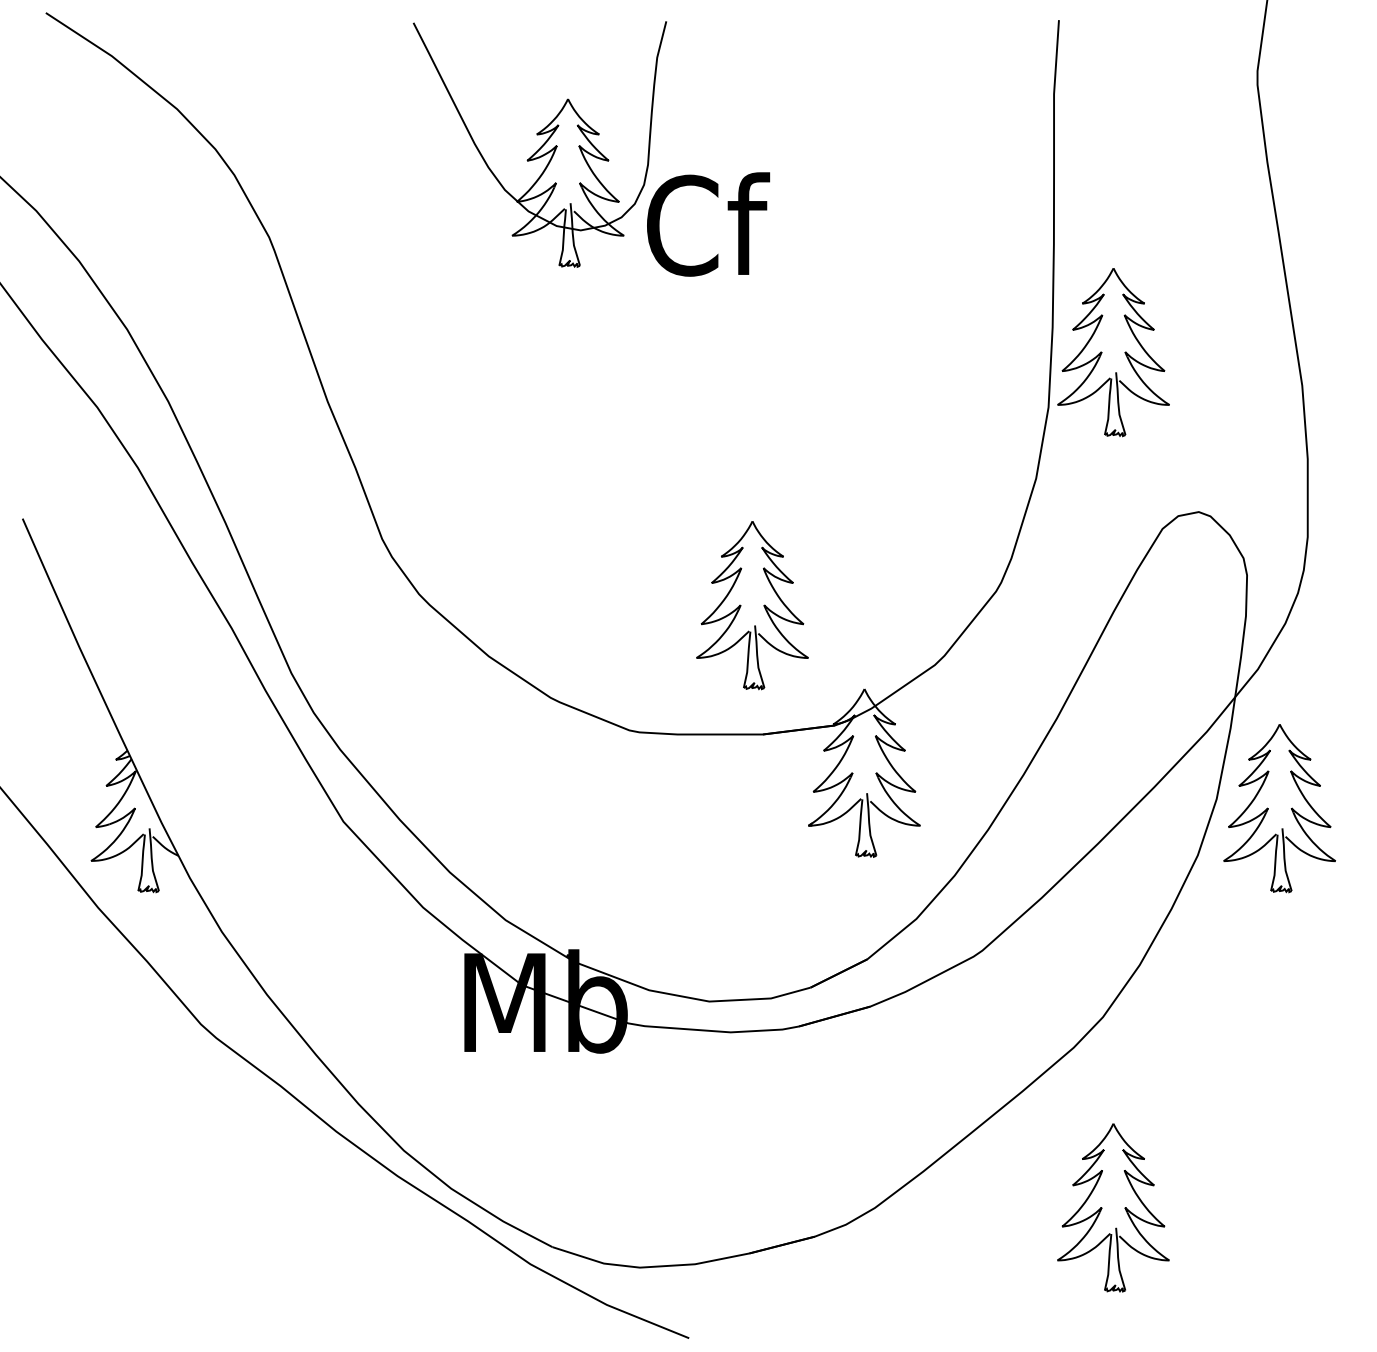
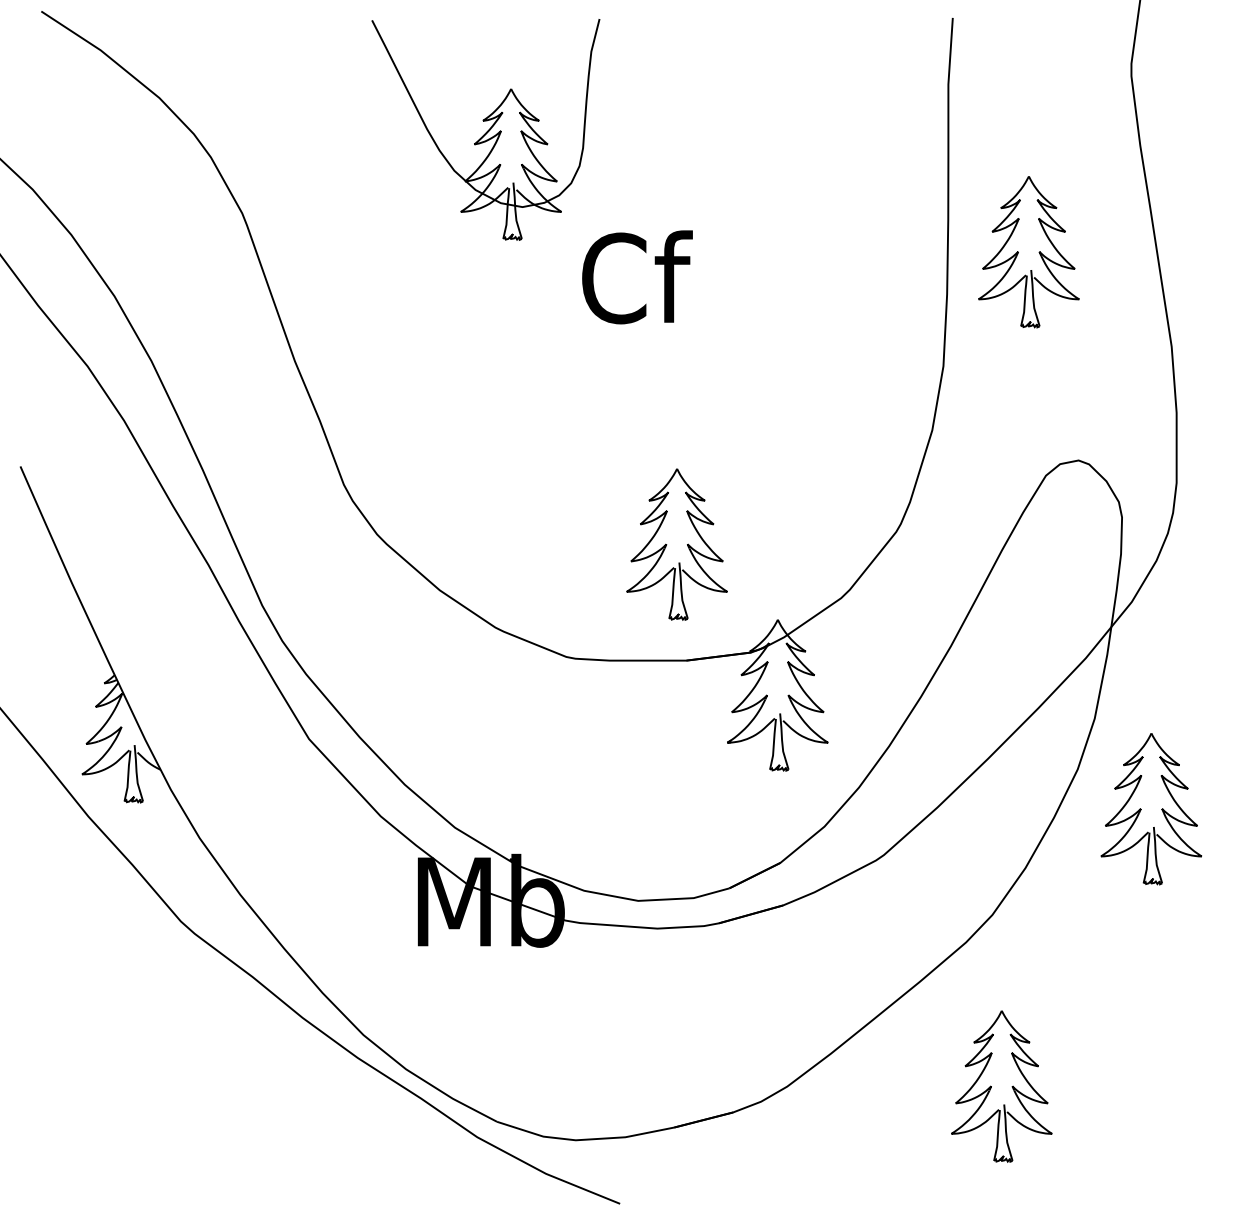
text: (708, 224) -> (637, 277), moved
part: (1102, 352) -> (1018, 252), moved
part: (1279, 808) -> (1151, 809), moved

